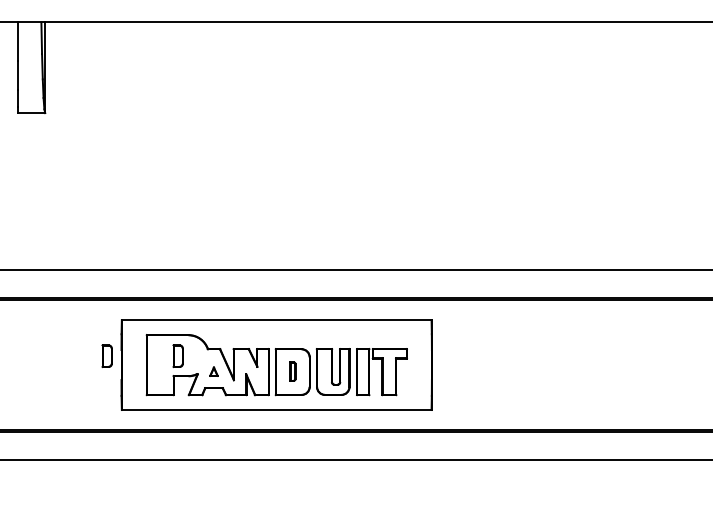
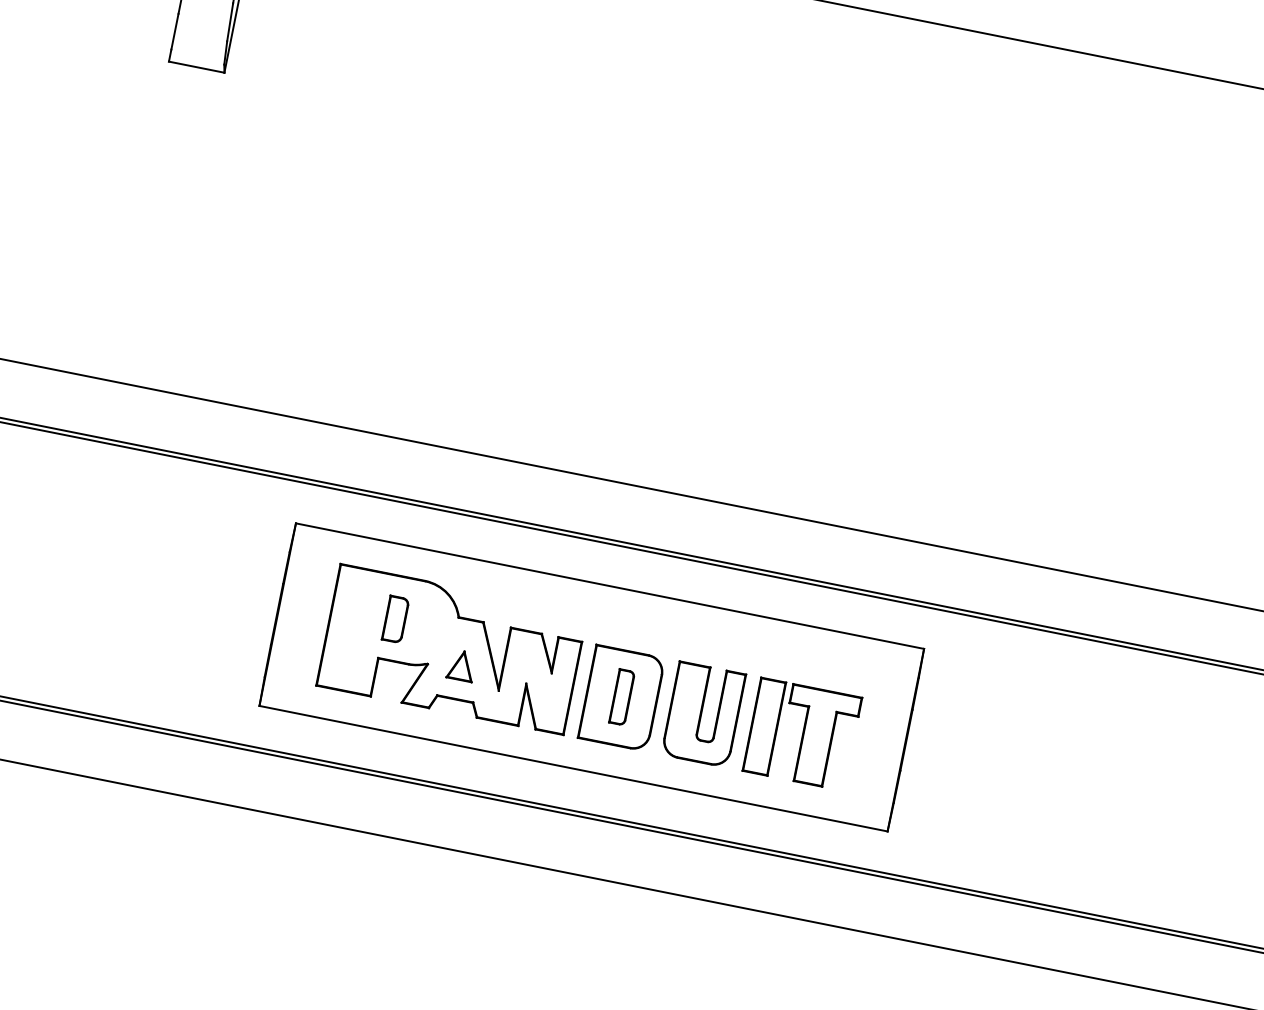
part: (106, 355) -> (250, 589), removed
part: (213, 371) -> (460, 664), size x1.67
part: (292, 371) -> (621, 696), size x1.43

